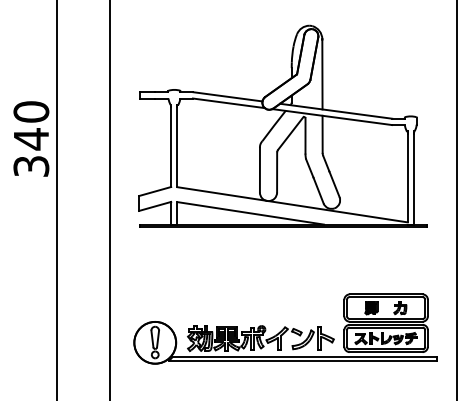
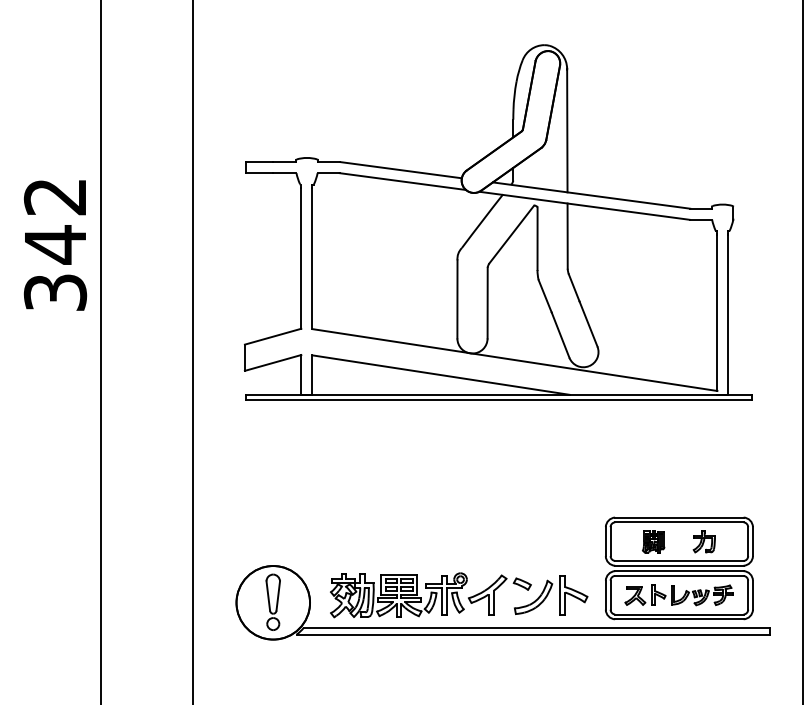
text: (31, 111) -> (55, 195), 340 -> 342

